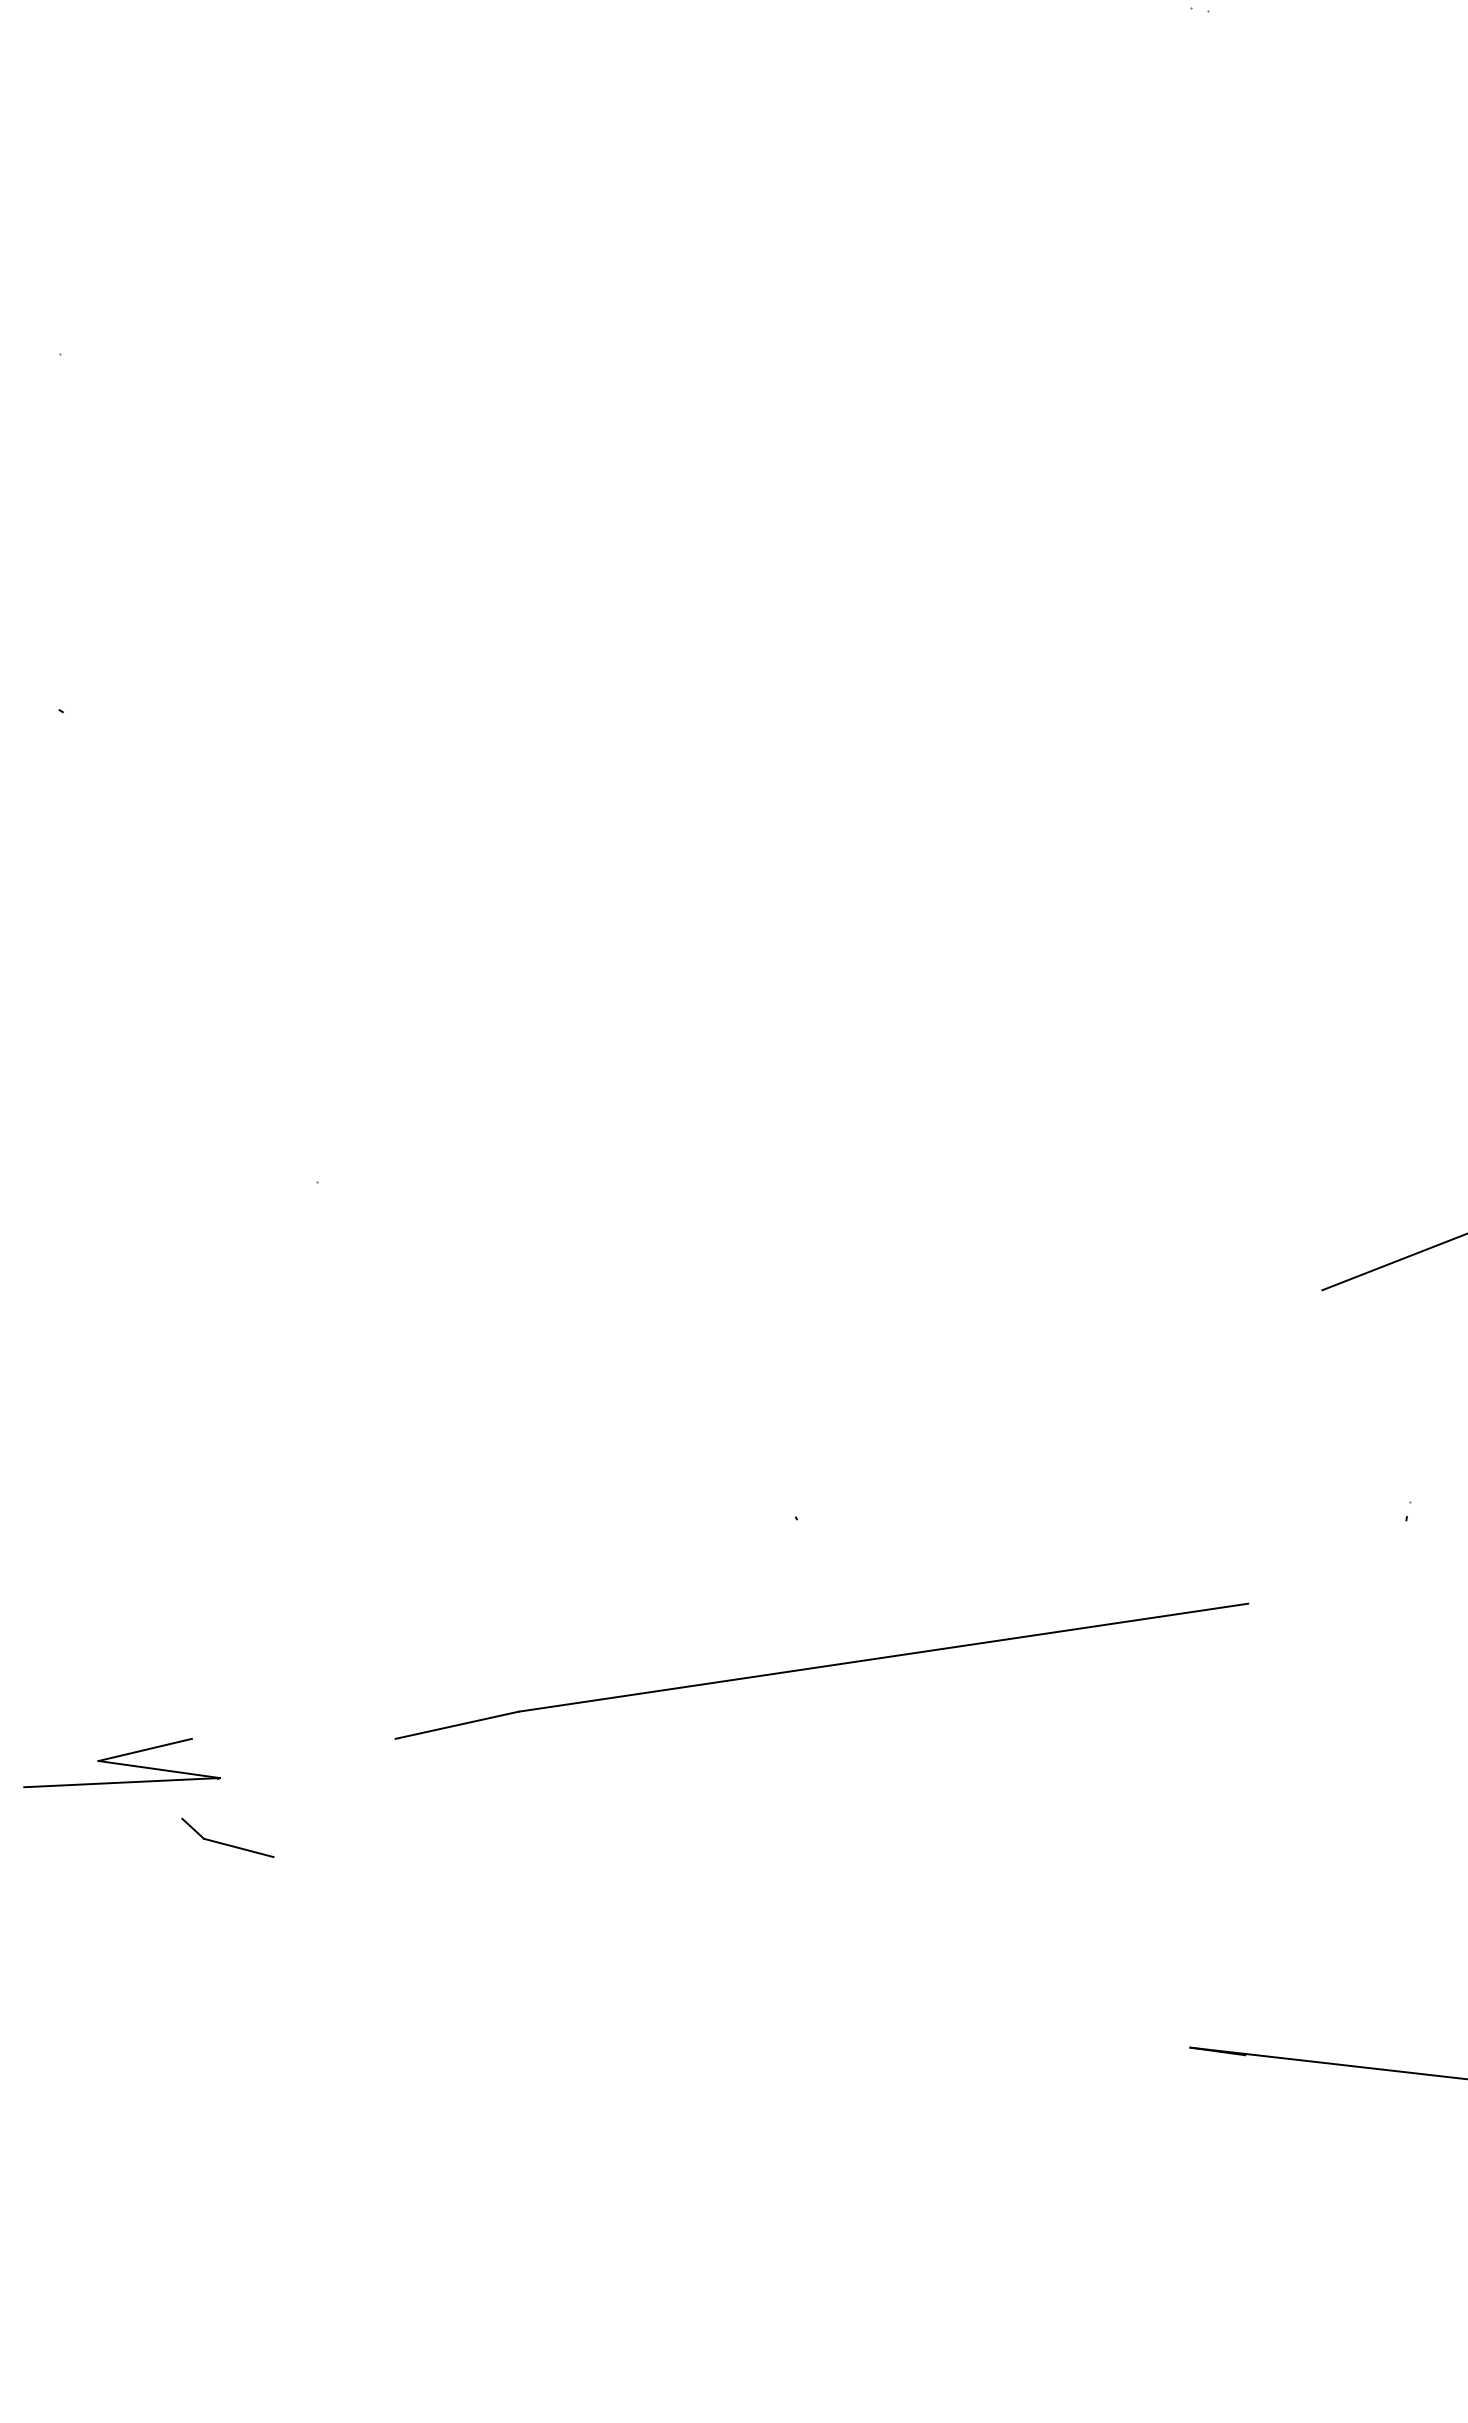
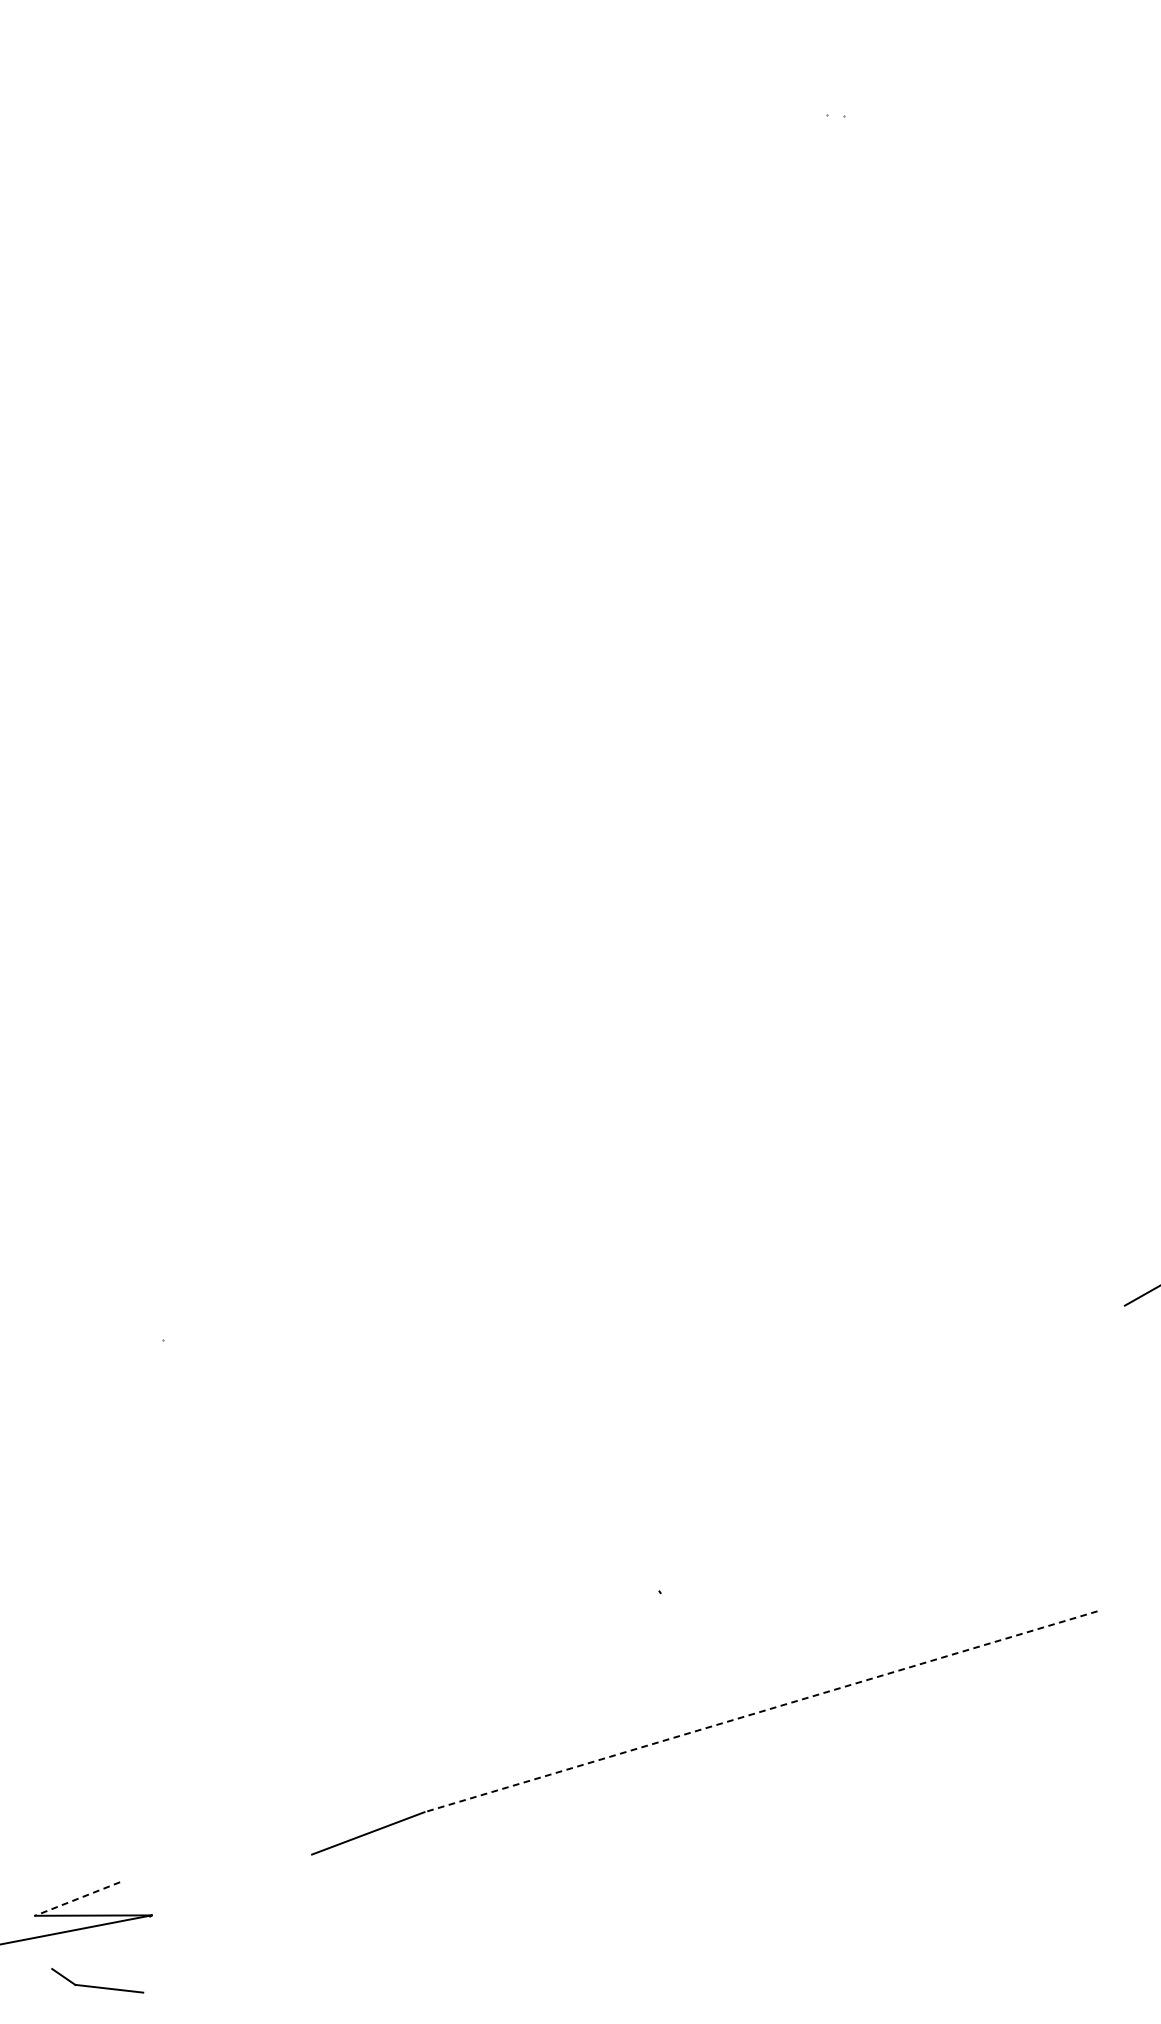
line: (883, 1657) -> (761, 1711), solid -> dashed
line: (144, 1750) -> (76, 1899), solid -> dashed
part: (226, 1843) -> (97, 1986), moved

